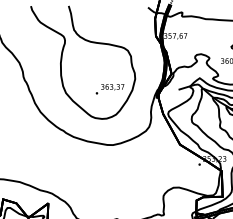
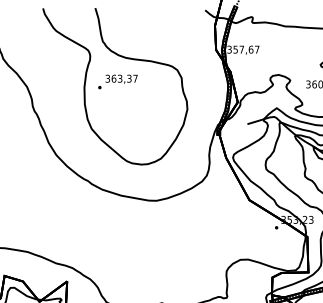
text: (109, 89) -> (117, 82), moved

